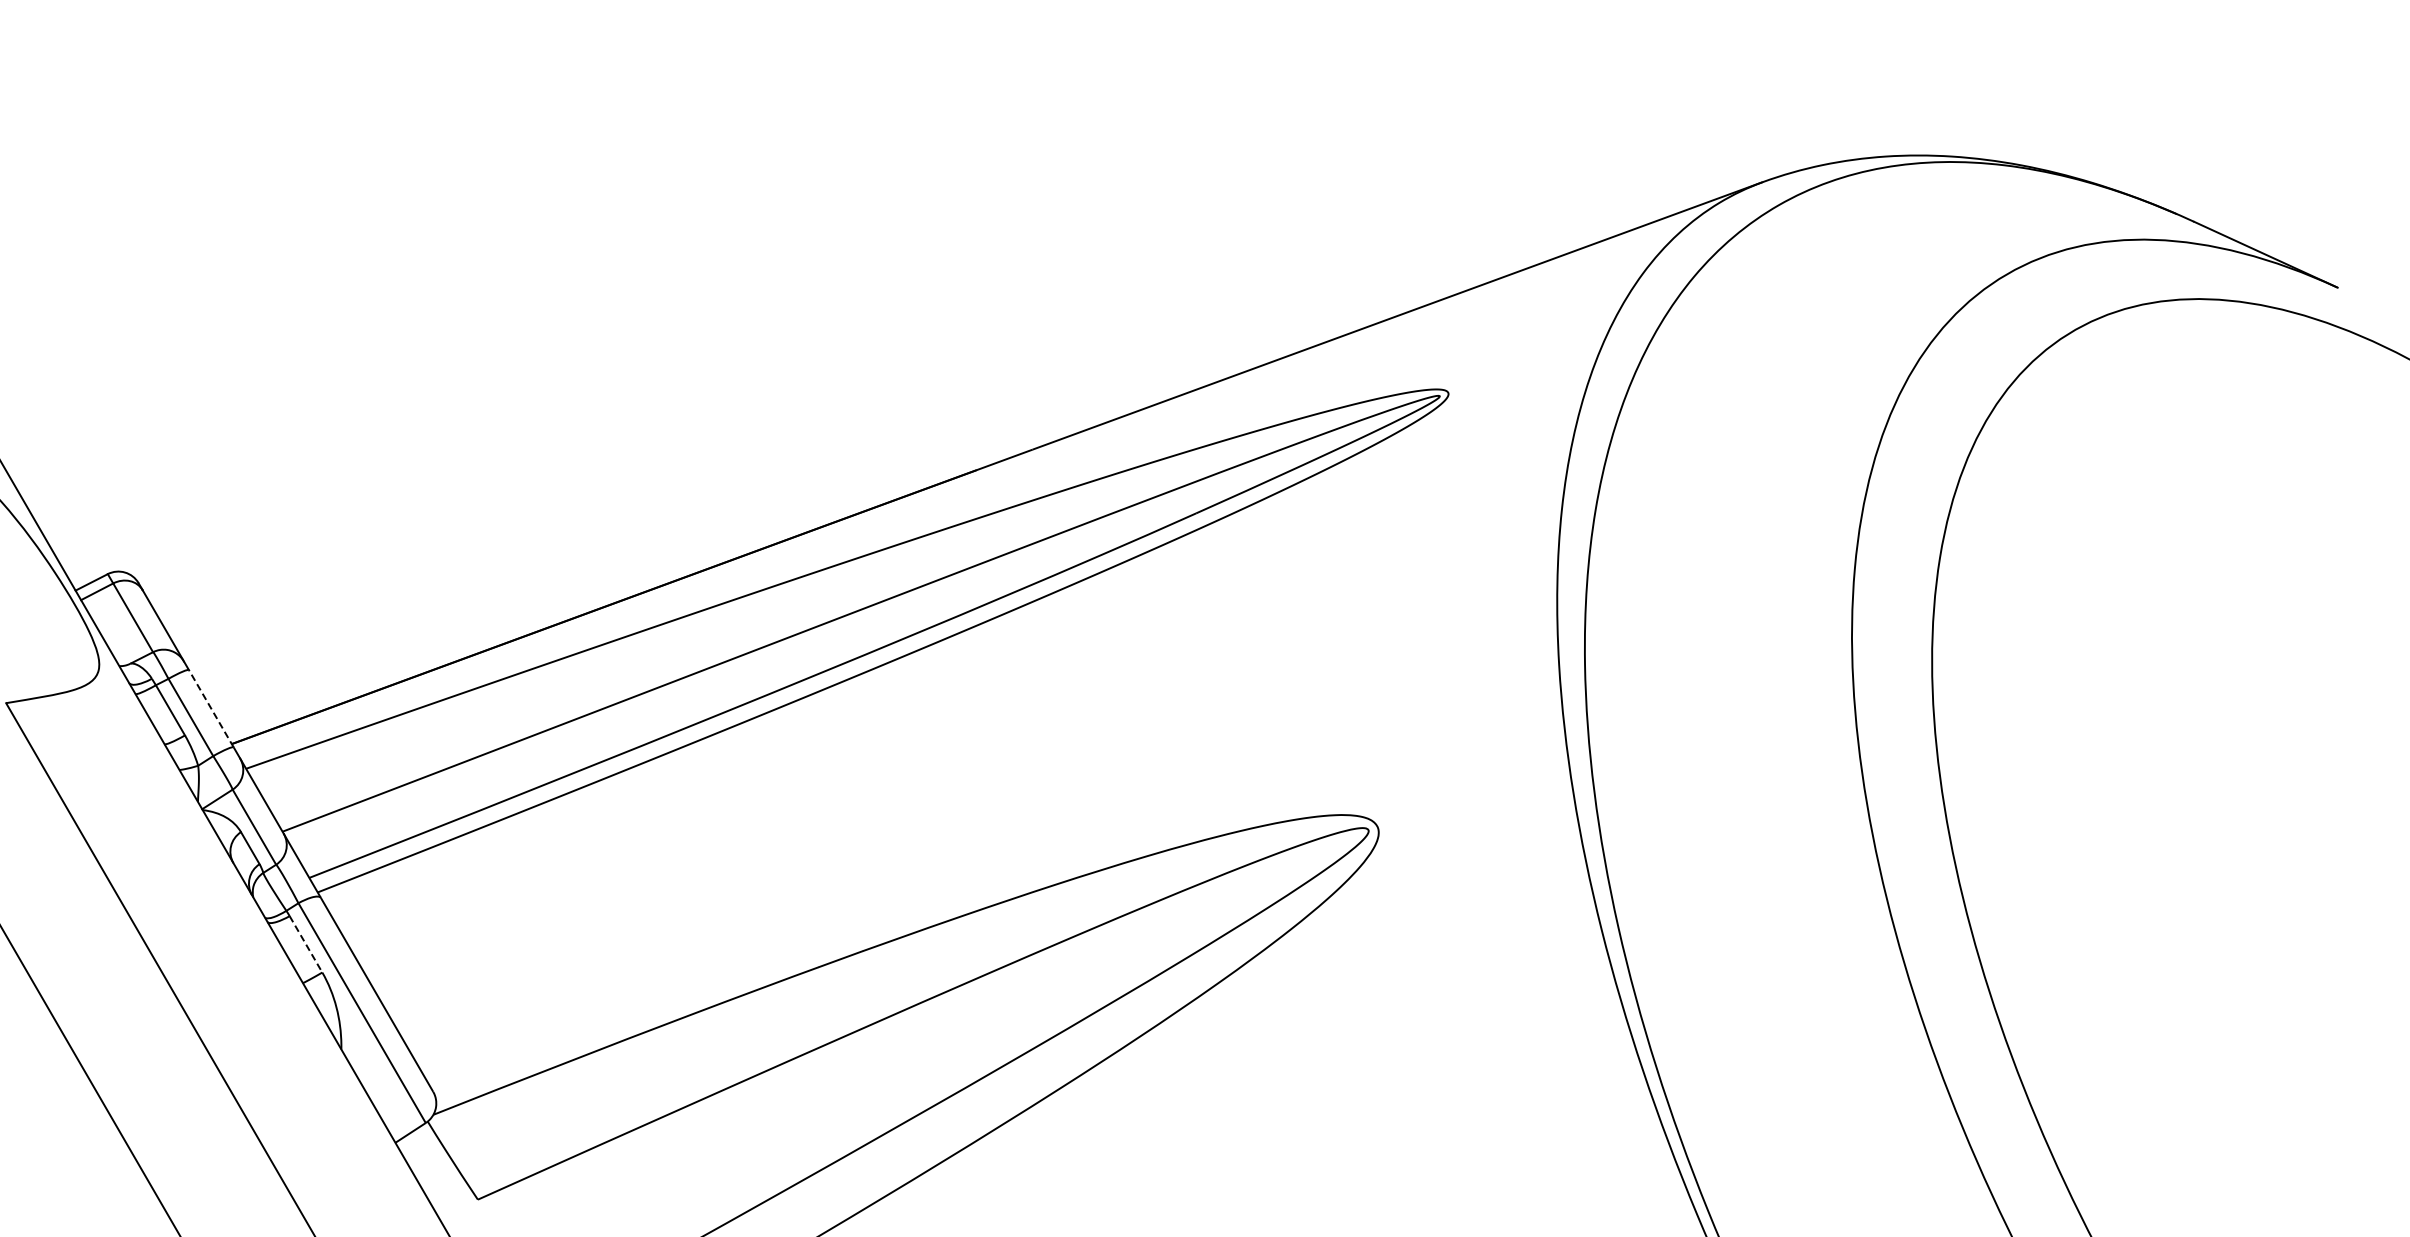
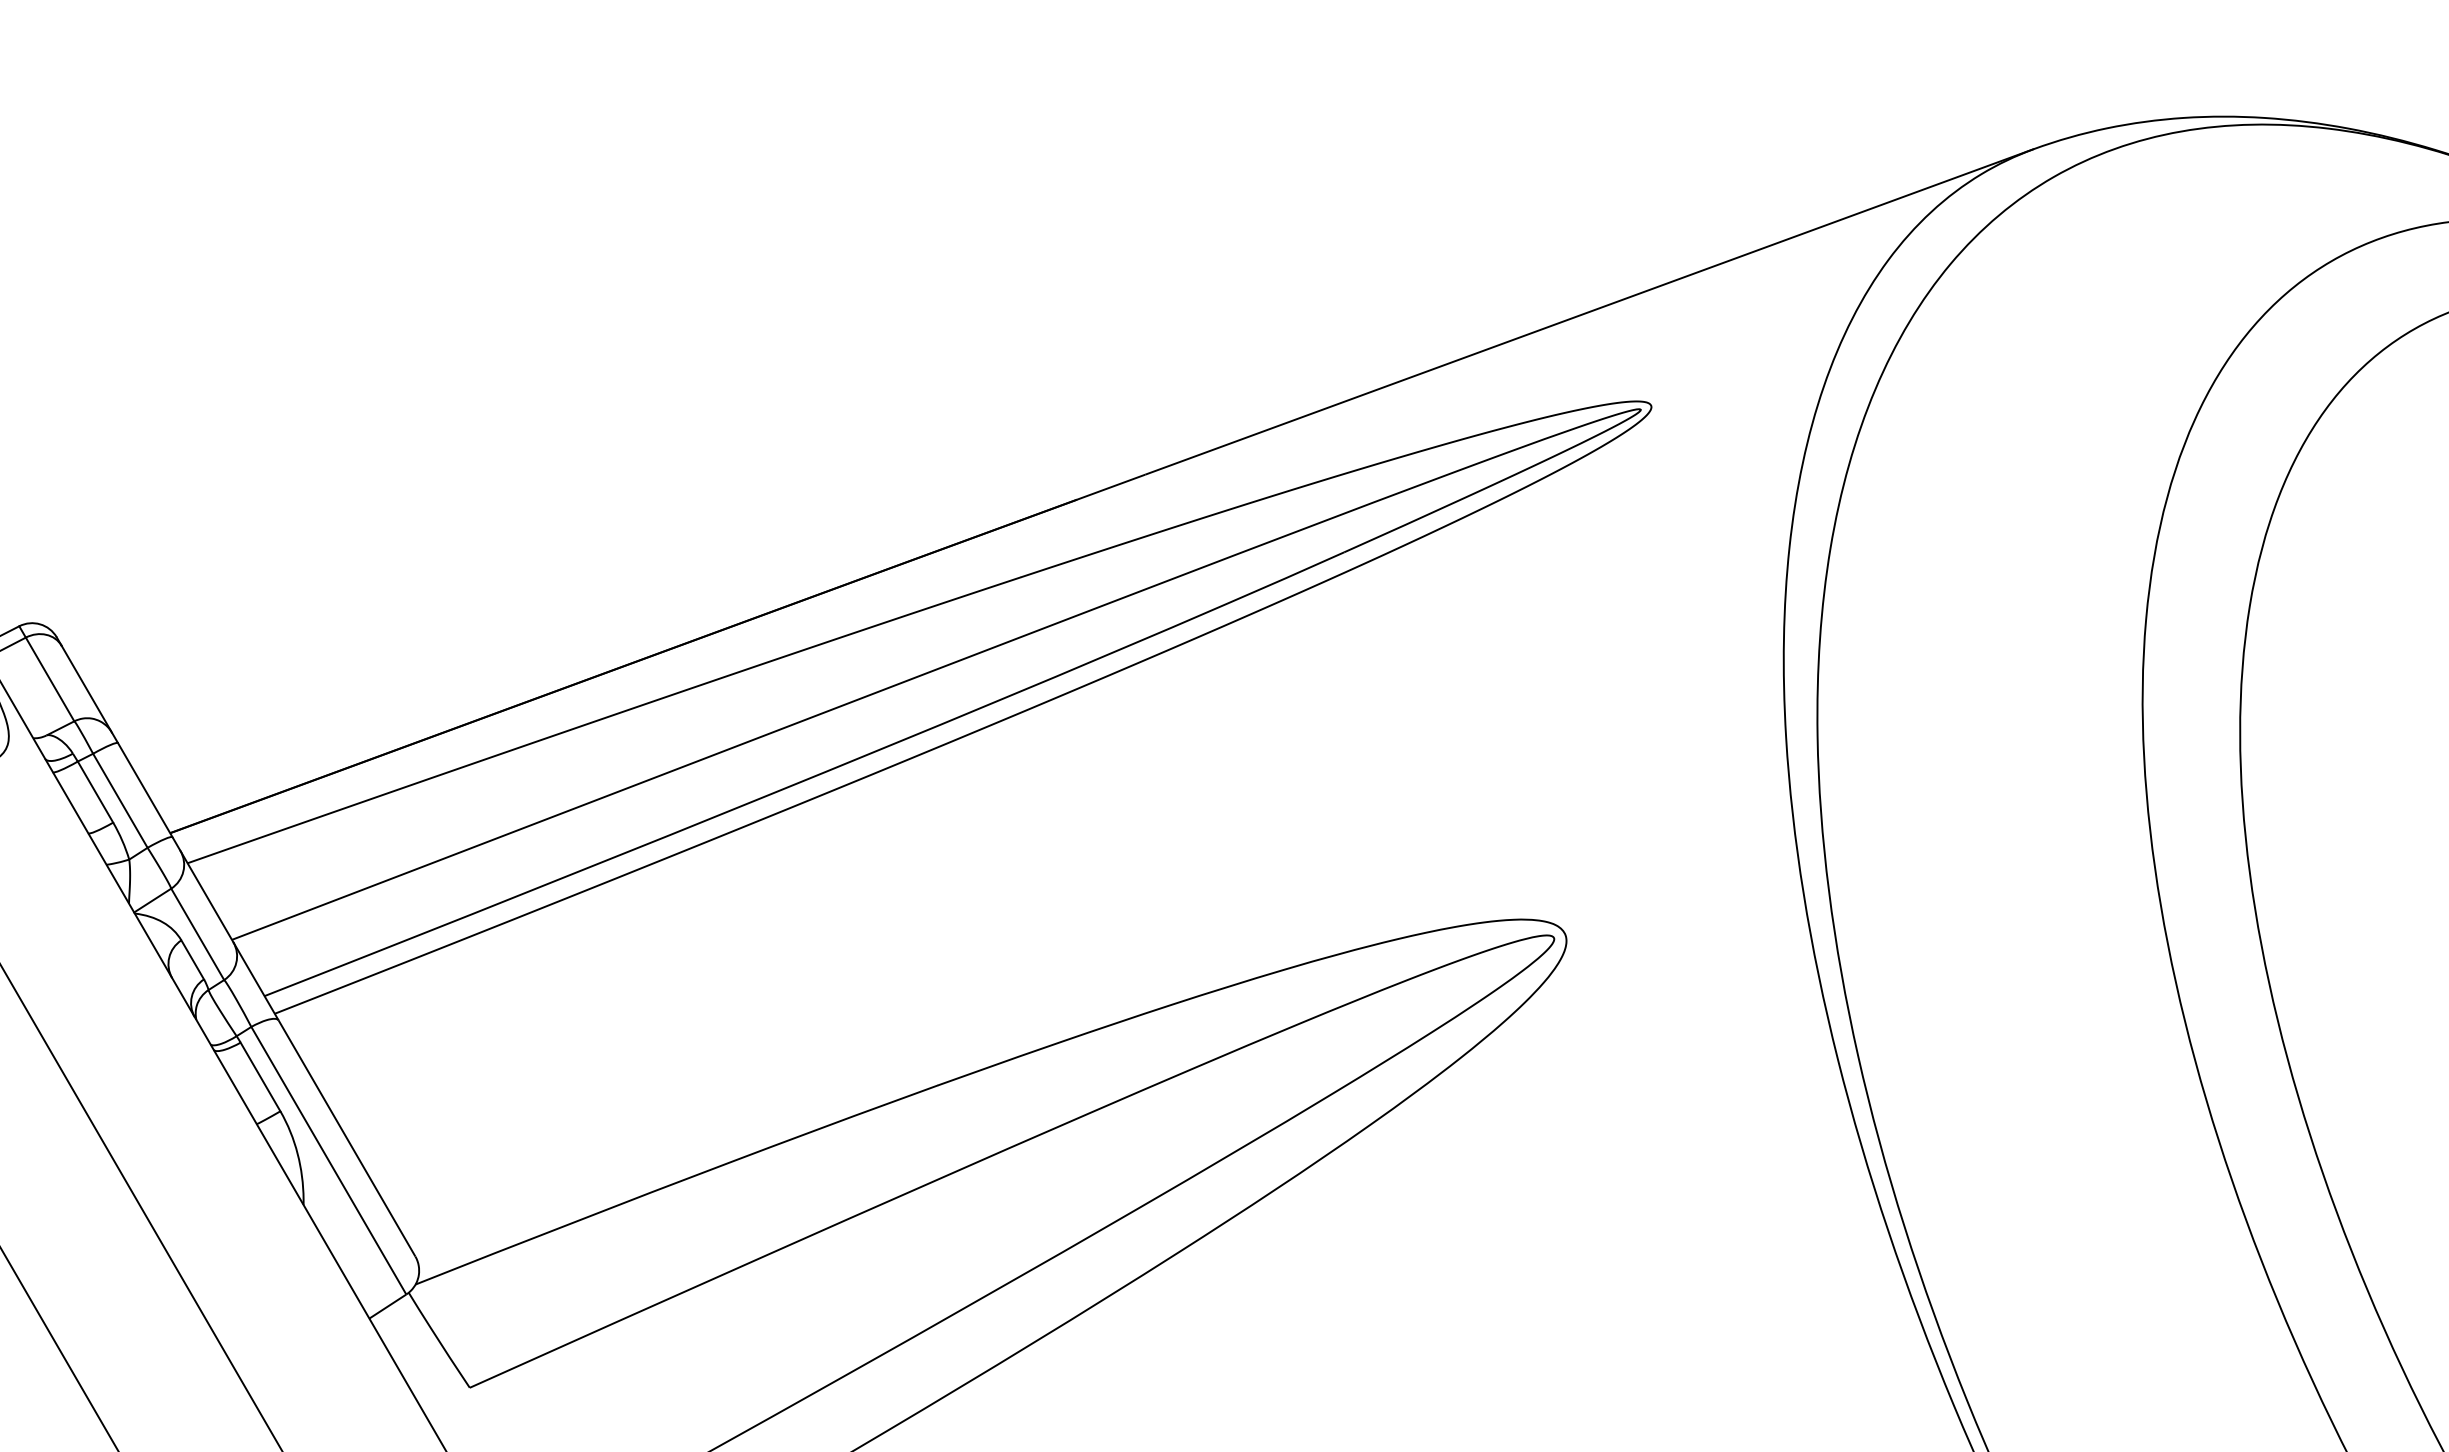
line: (211, 708) -> (145, 789), dashed -> solid
line: (306, 944) -> (261, 1077), dashed -> solid

